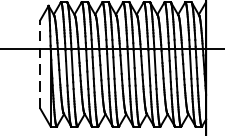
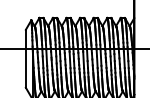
line: (39, 64) -> (25, 58), dashed -> solid

